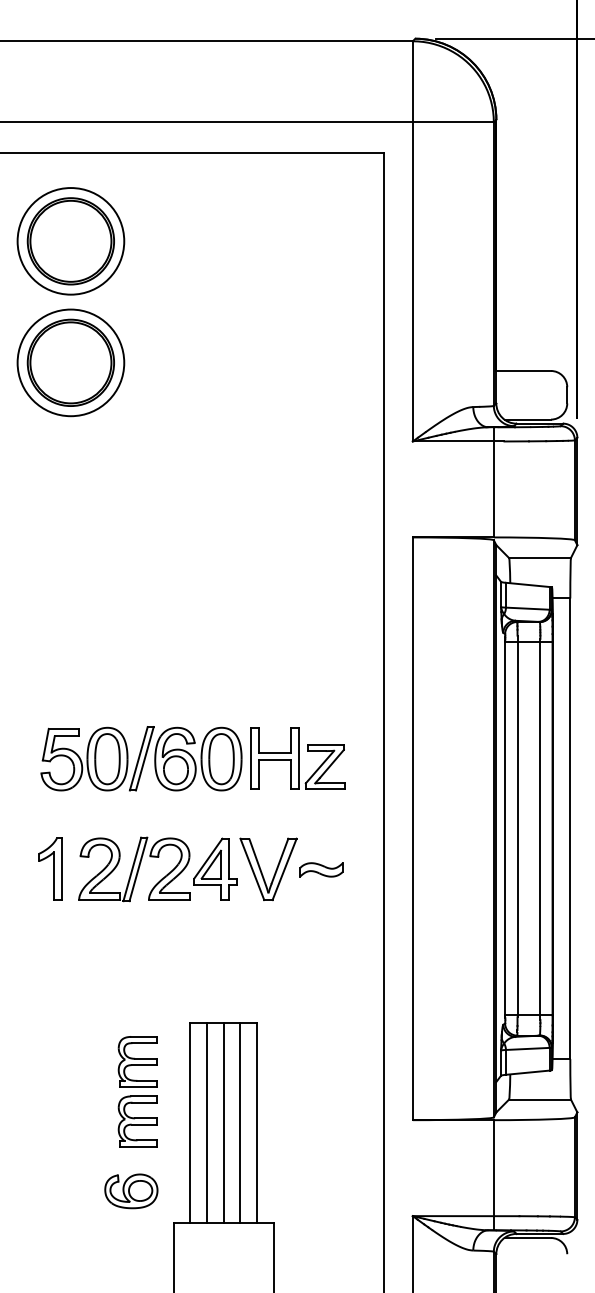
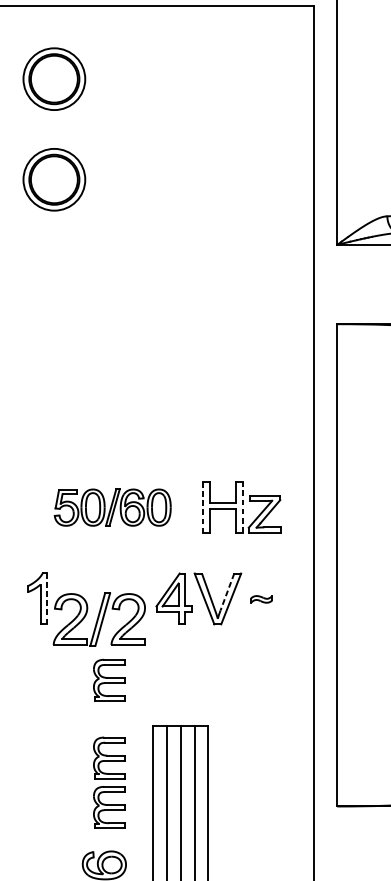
part: (70, 241) -> (54, 79), size x0.7
part: (70, 362) -> (54, 179), size x0.7
part: (141, 758) -> (112, 507), size x0.7
line: (250, 758) -> (202, 507), solid -> dashed
line: (299, 758) -> (243, 507), solid -> dashed
line: (280, 861) -> (227, 592), solid -> dashed
line: (61, 869) -> (46, 599), solid -> dashed
part: (134, 869) -> (99, 619), moved
part: (321, 869) -> (261, 599), size x0.6
part: (137, 967) -> (109, 680), added

